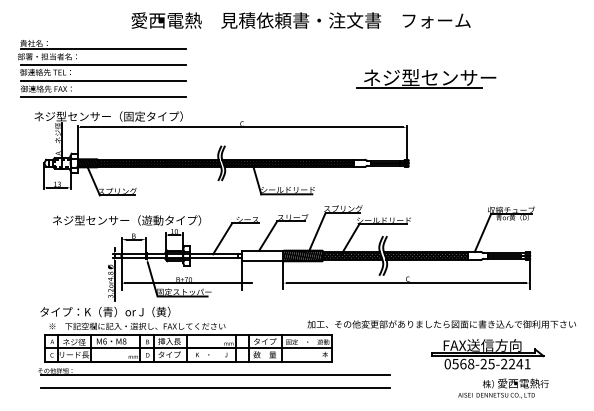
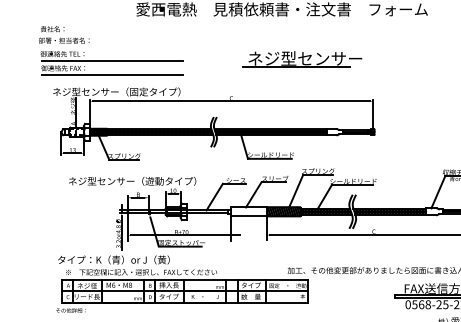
line: (103, 49) -> (112, 34), removed
line: (103, 64) -> (112, 47), removed
part: (426, 78) -> (302, 59), moved
line: (215, 374) -> (208, 313), removed

